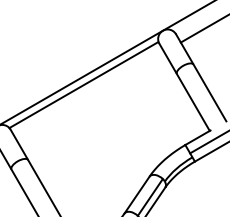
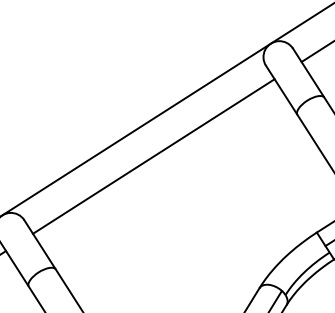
line: (83, 85) -> (153, 157), moved

